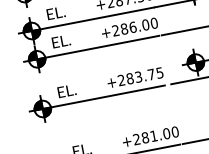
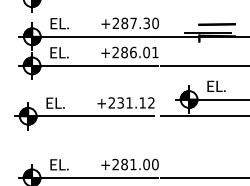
text: (154, 23) -> (155, 52), +286.00 -> +286.01
text: (144, 75) -> (135, 102), +283.75 -> +231.12

